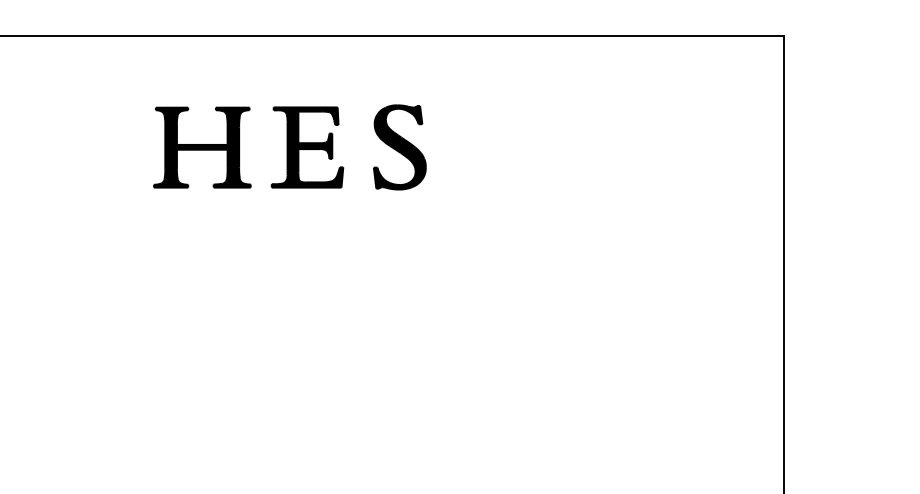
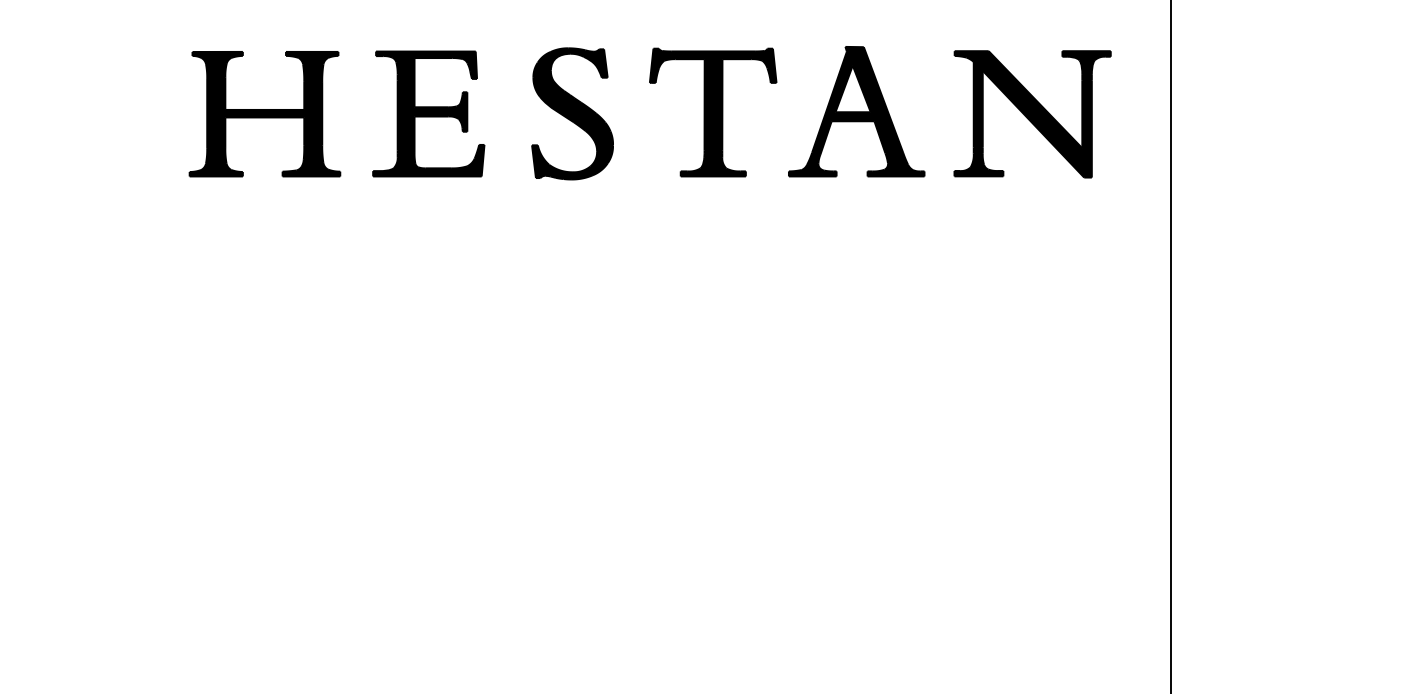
part: (597, 146) -> (880, 112), added

